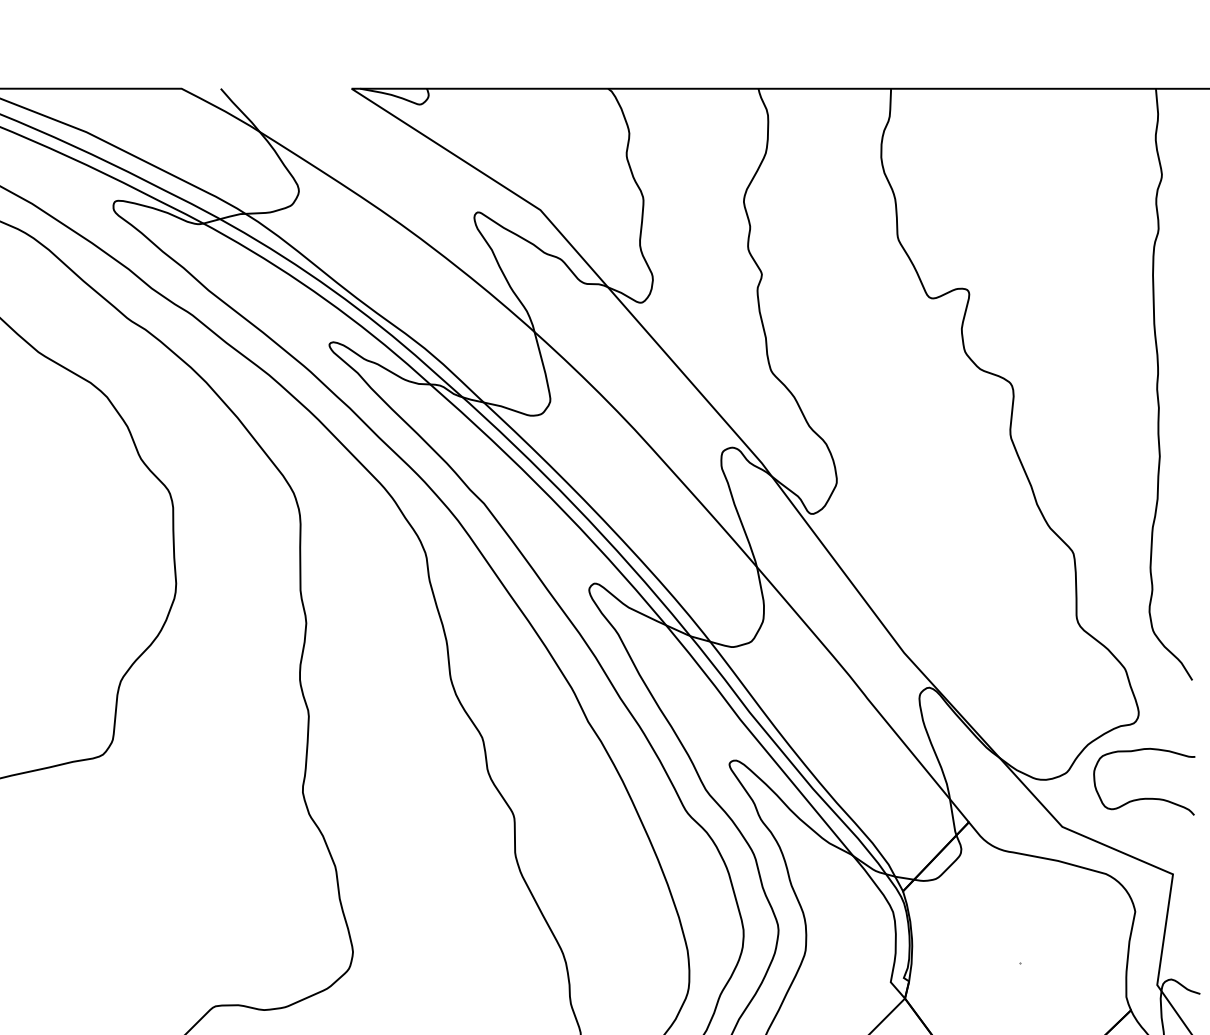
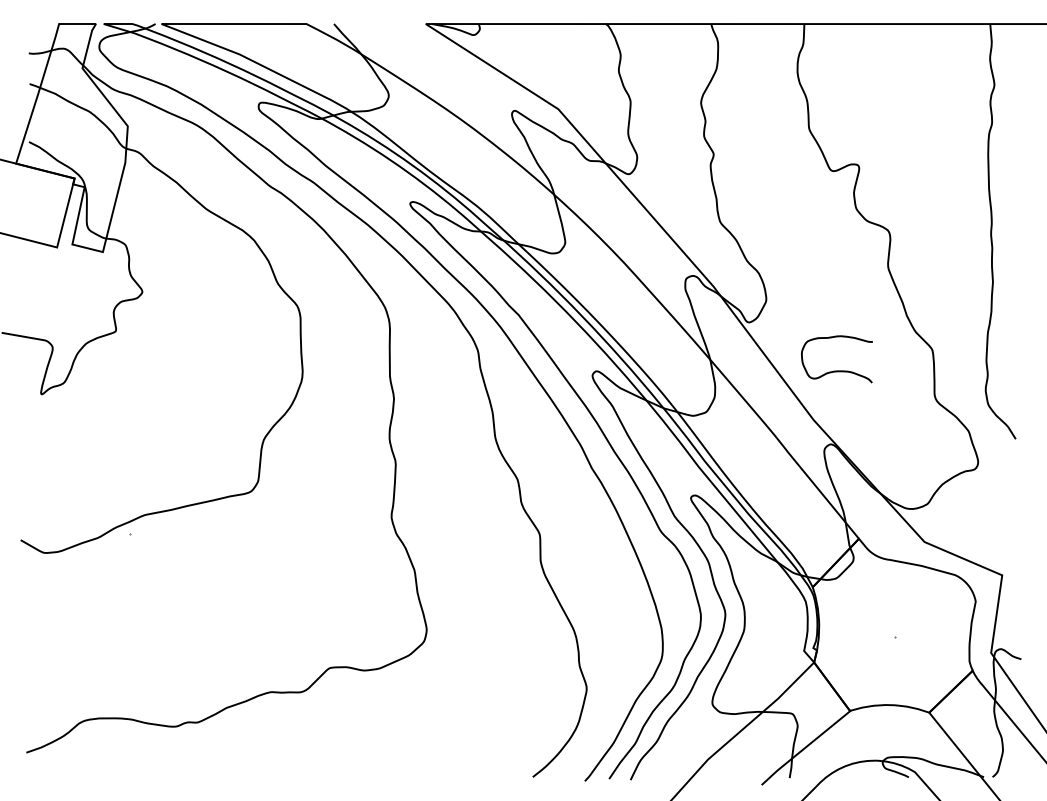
curve: (1143, 797) -> (836, 370), moved

